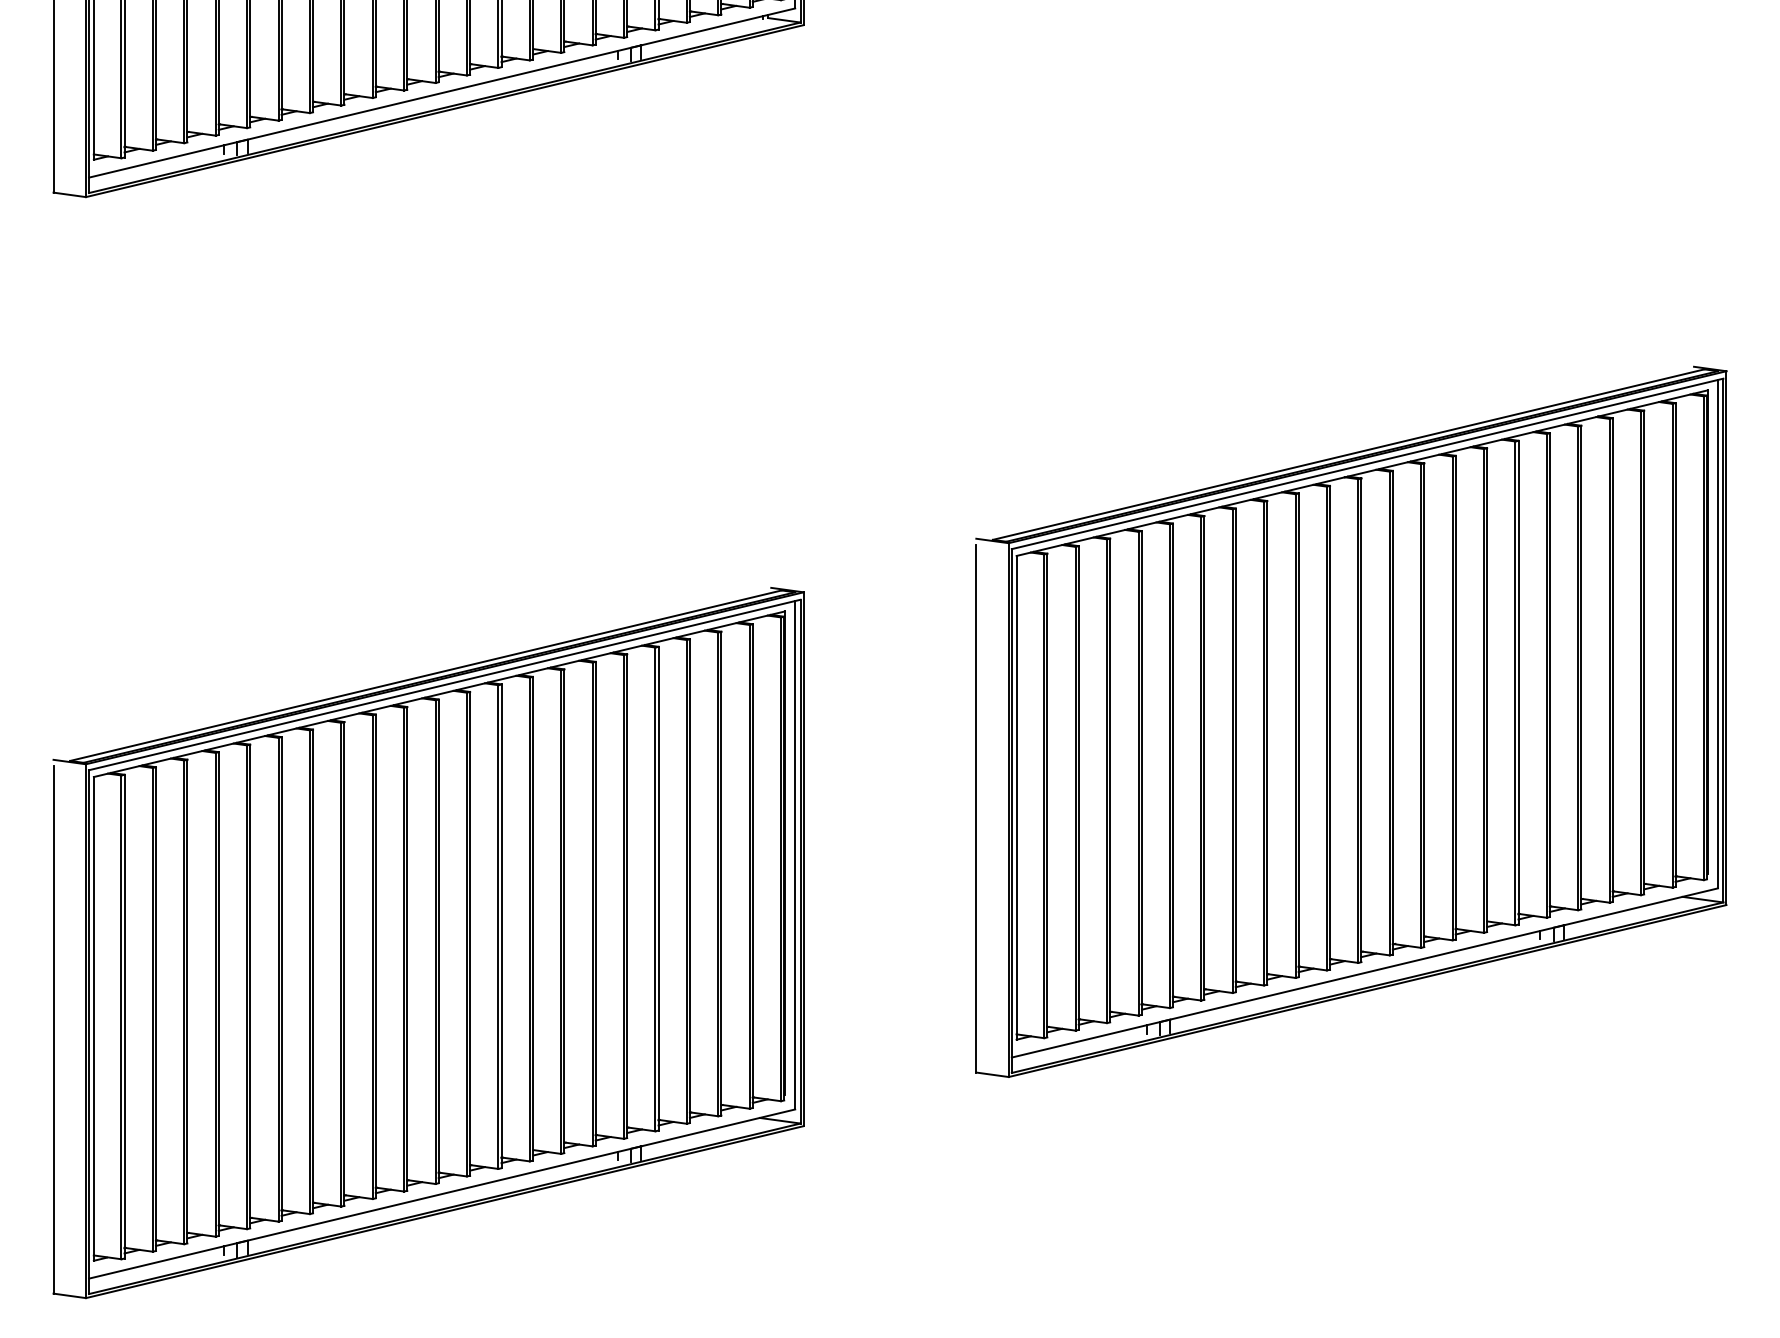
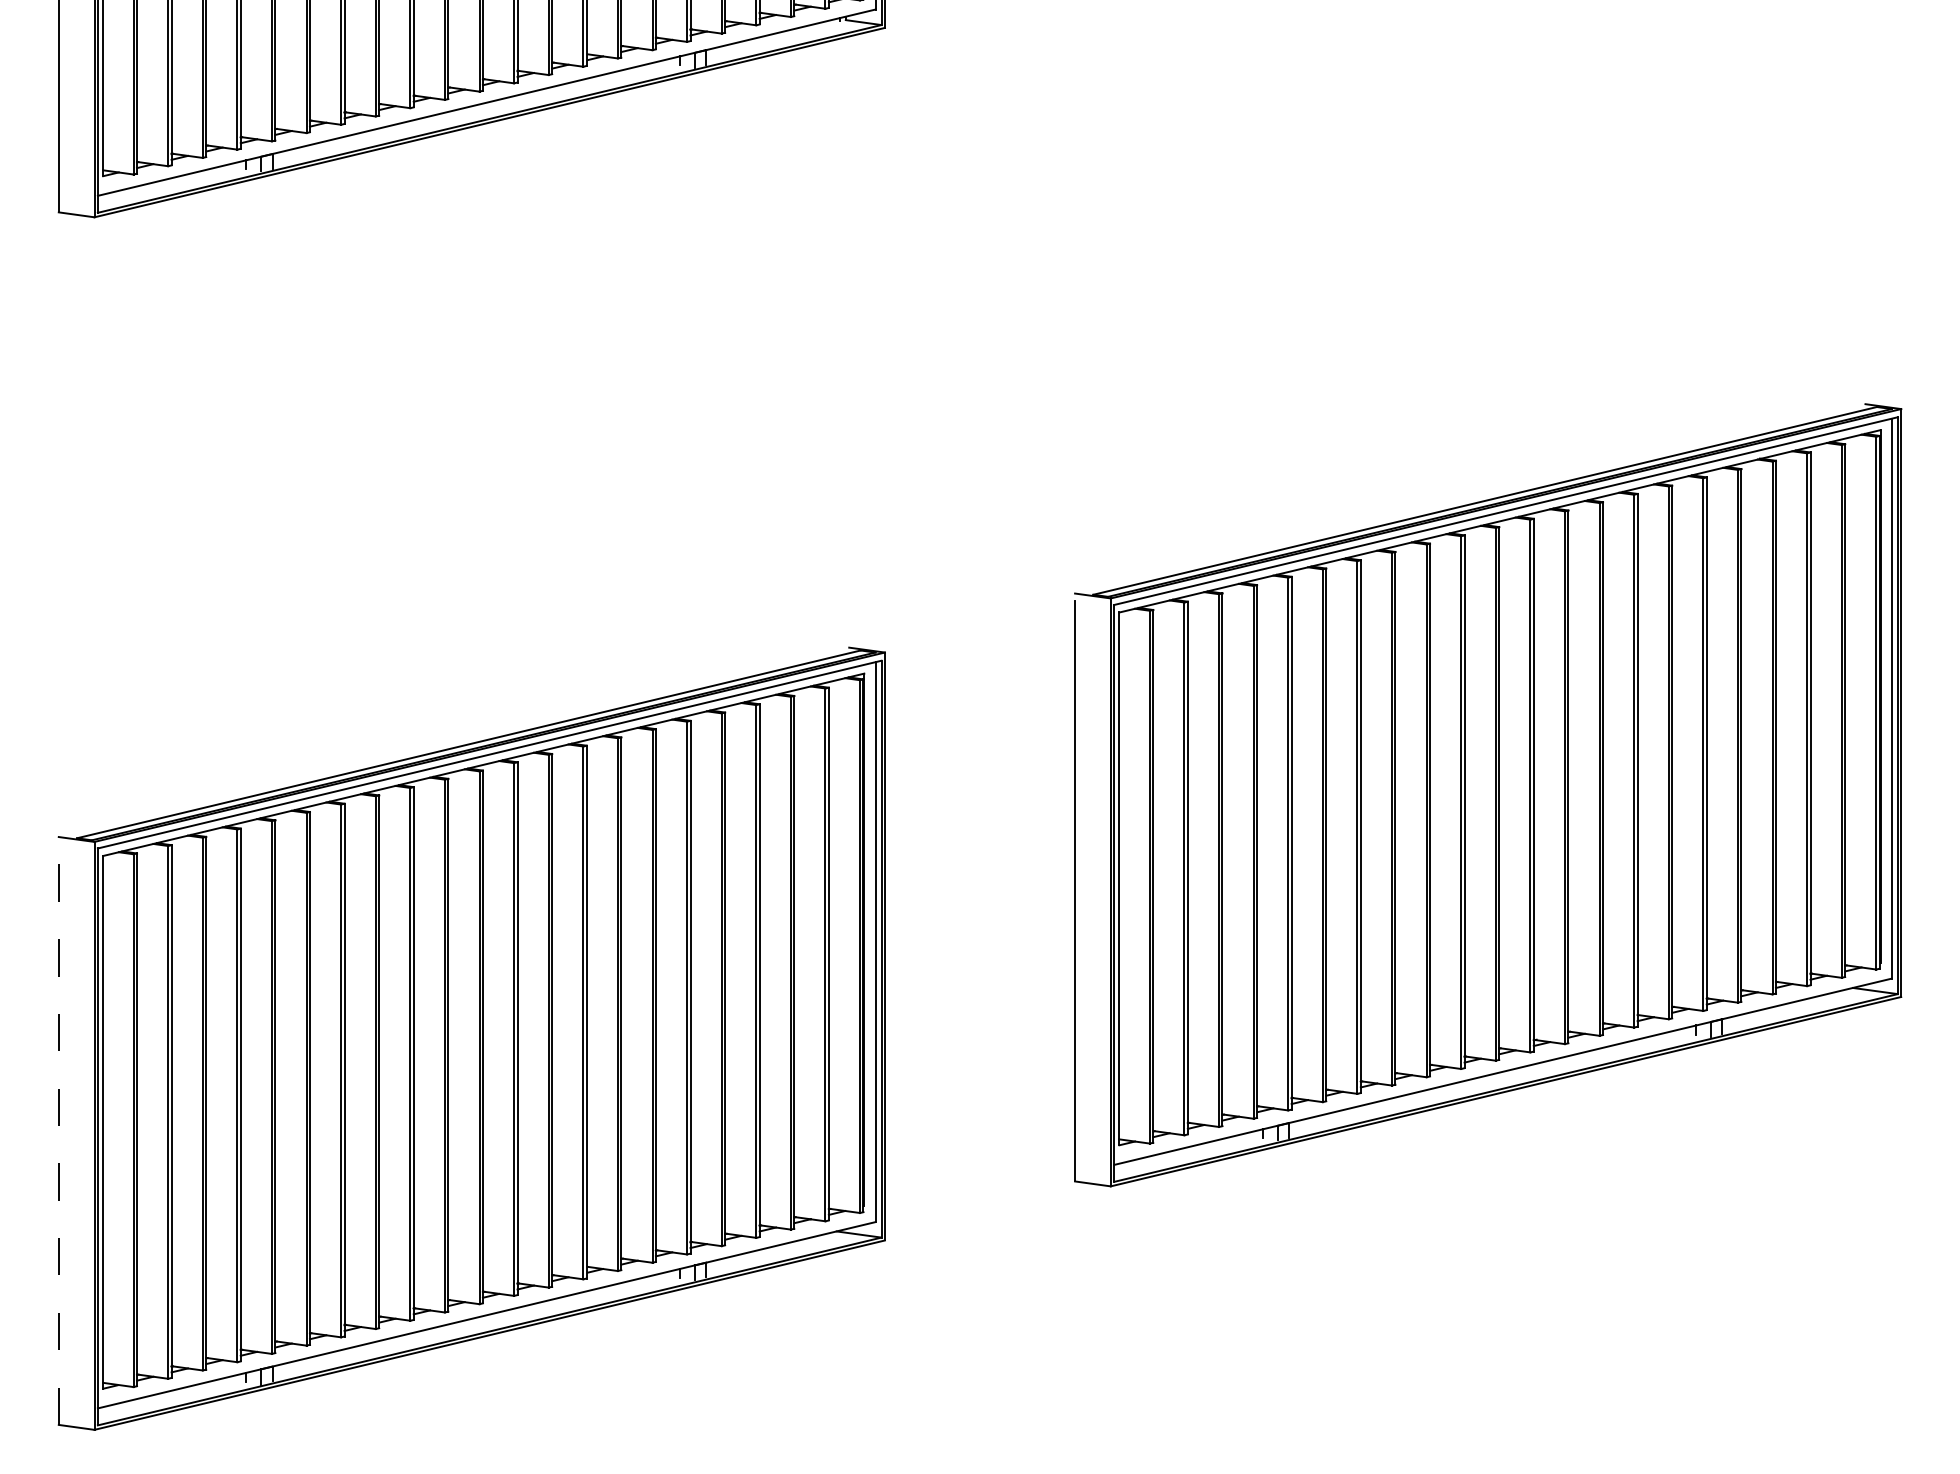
line: (53, 1029) -> (58, 1134), solid -> dashed

